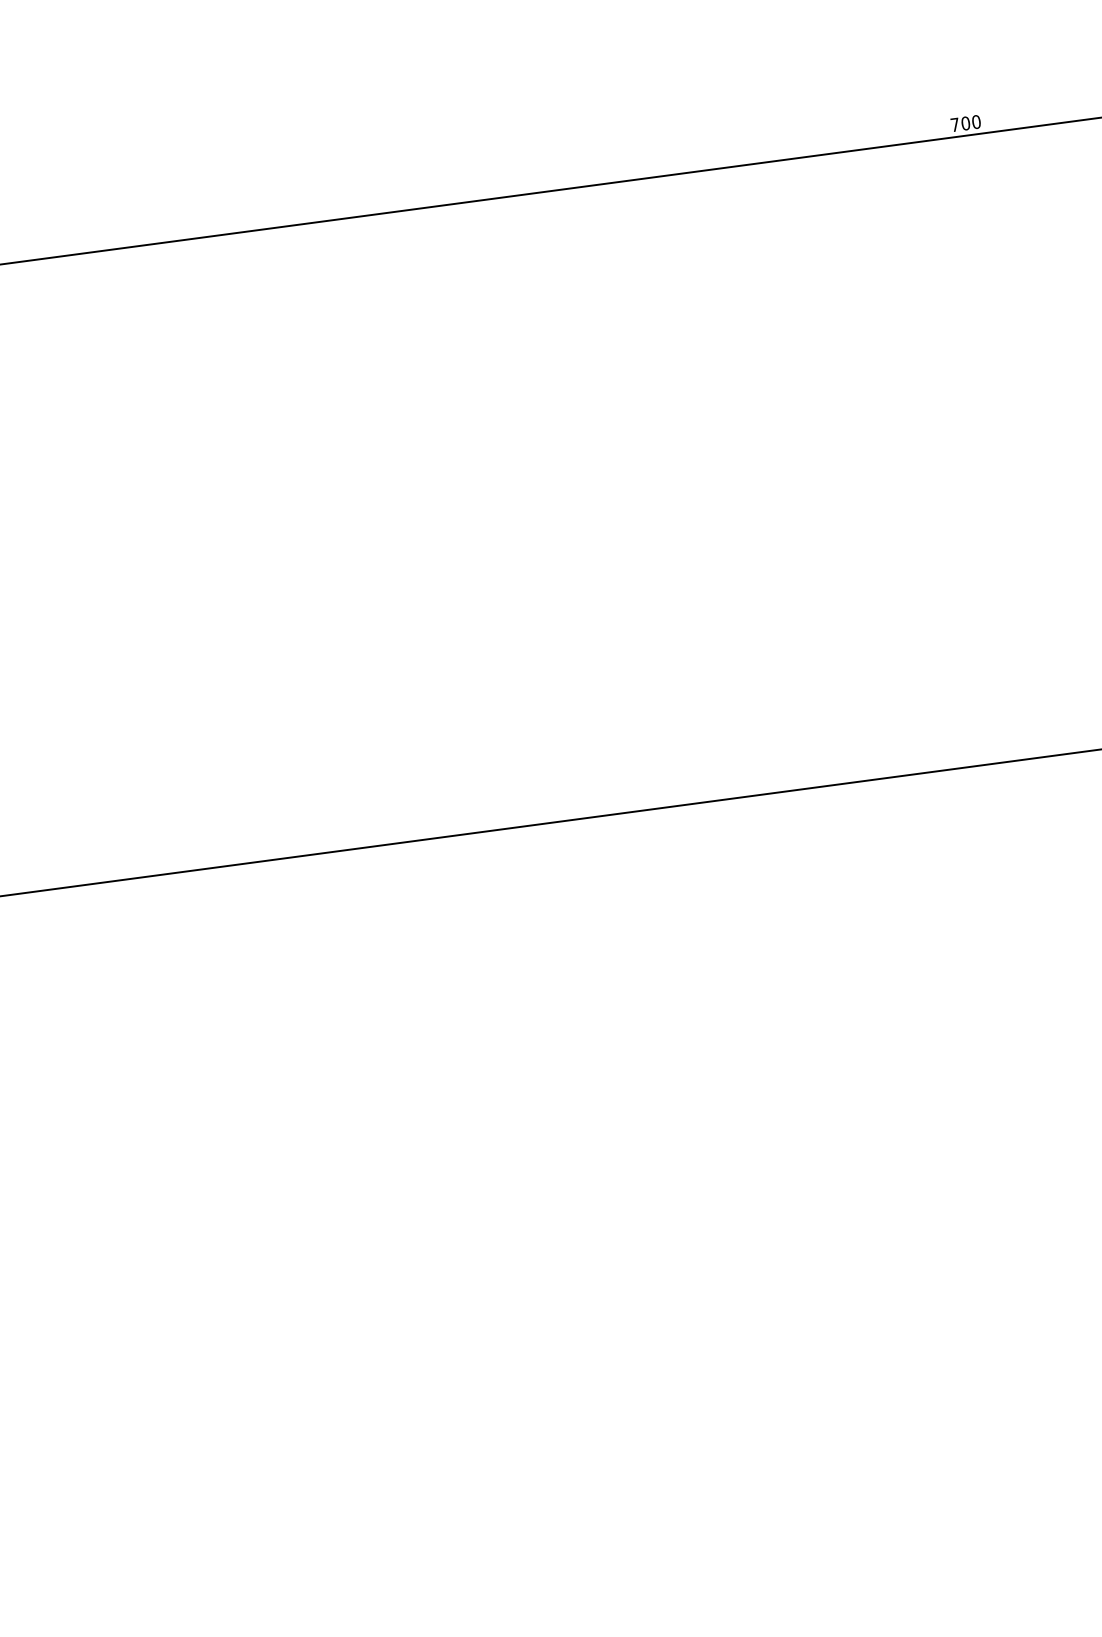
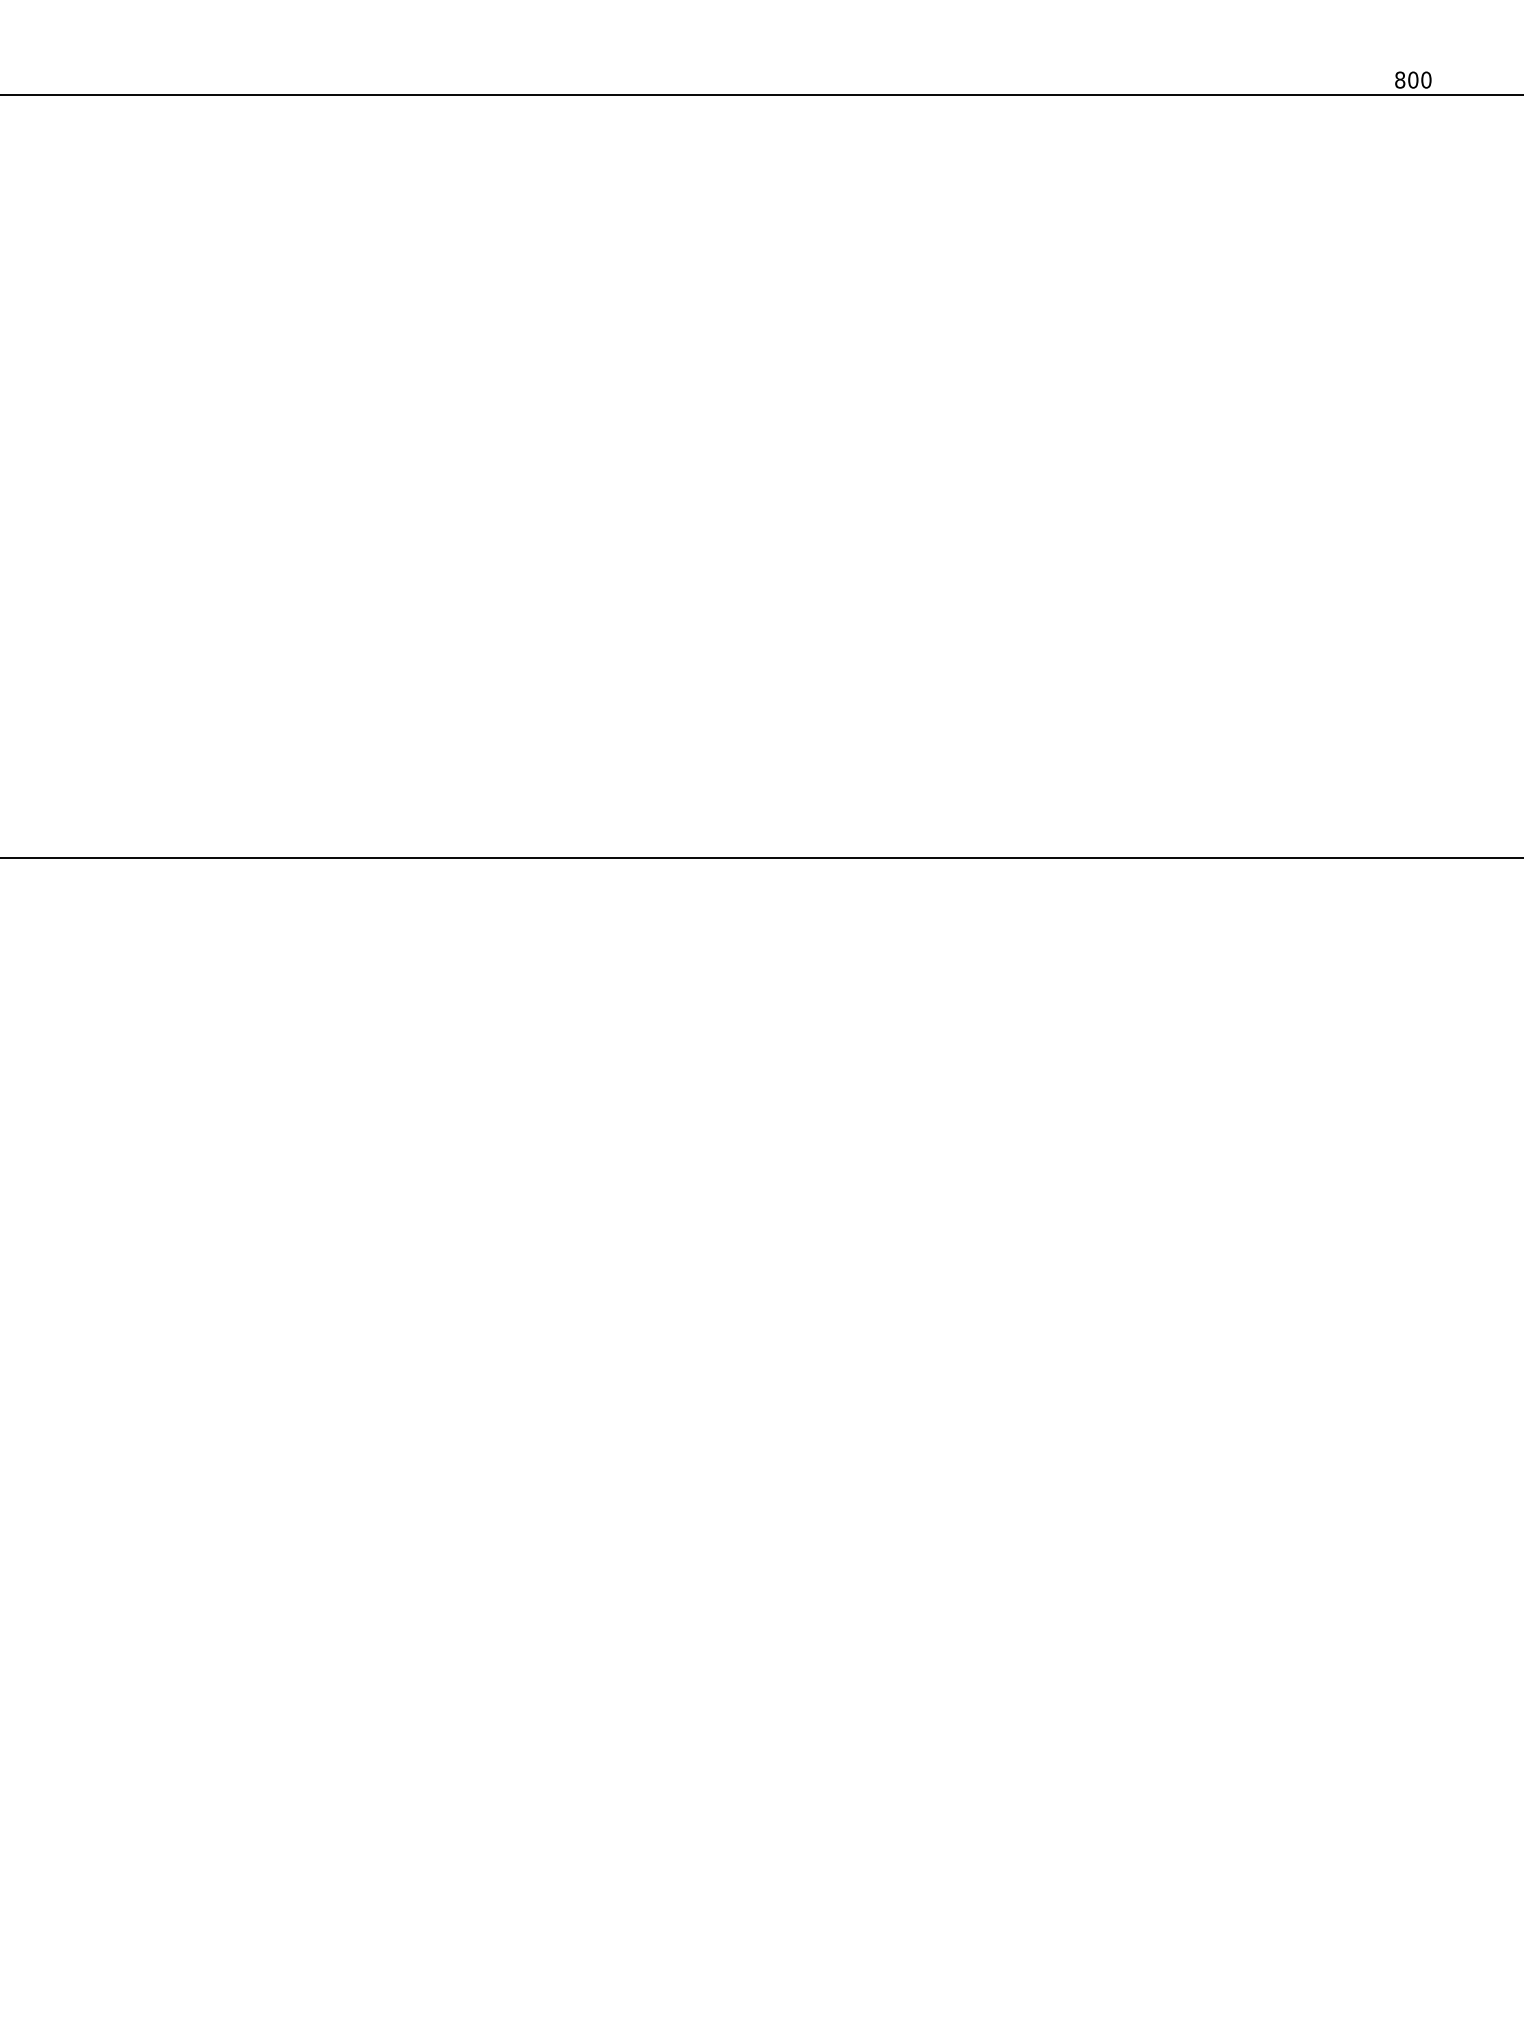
text: (955, 124) -> (1400, 79), 700 -> 800

